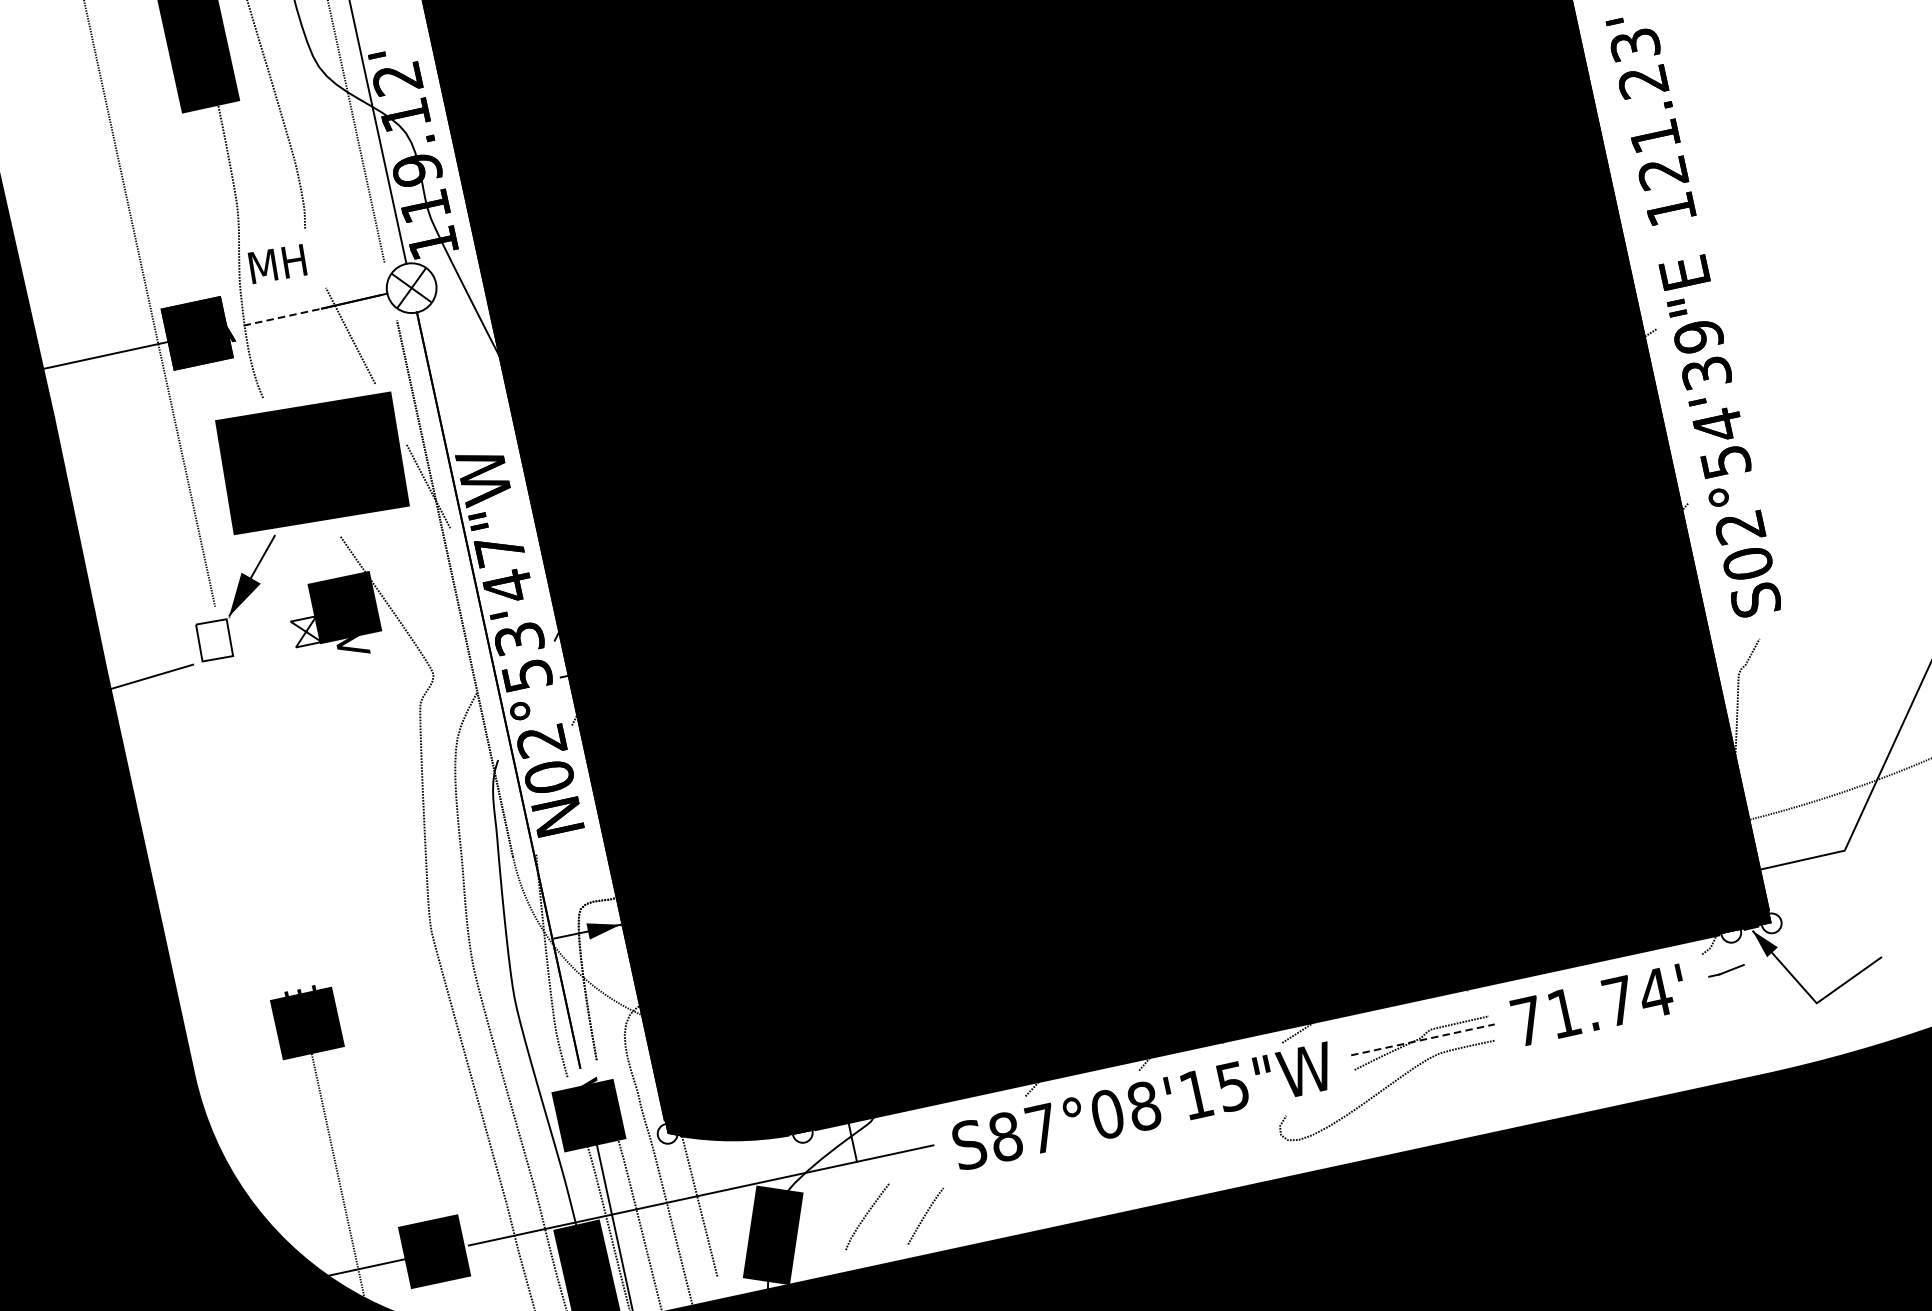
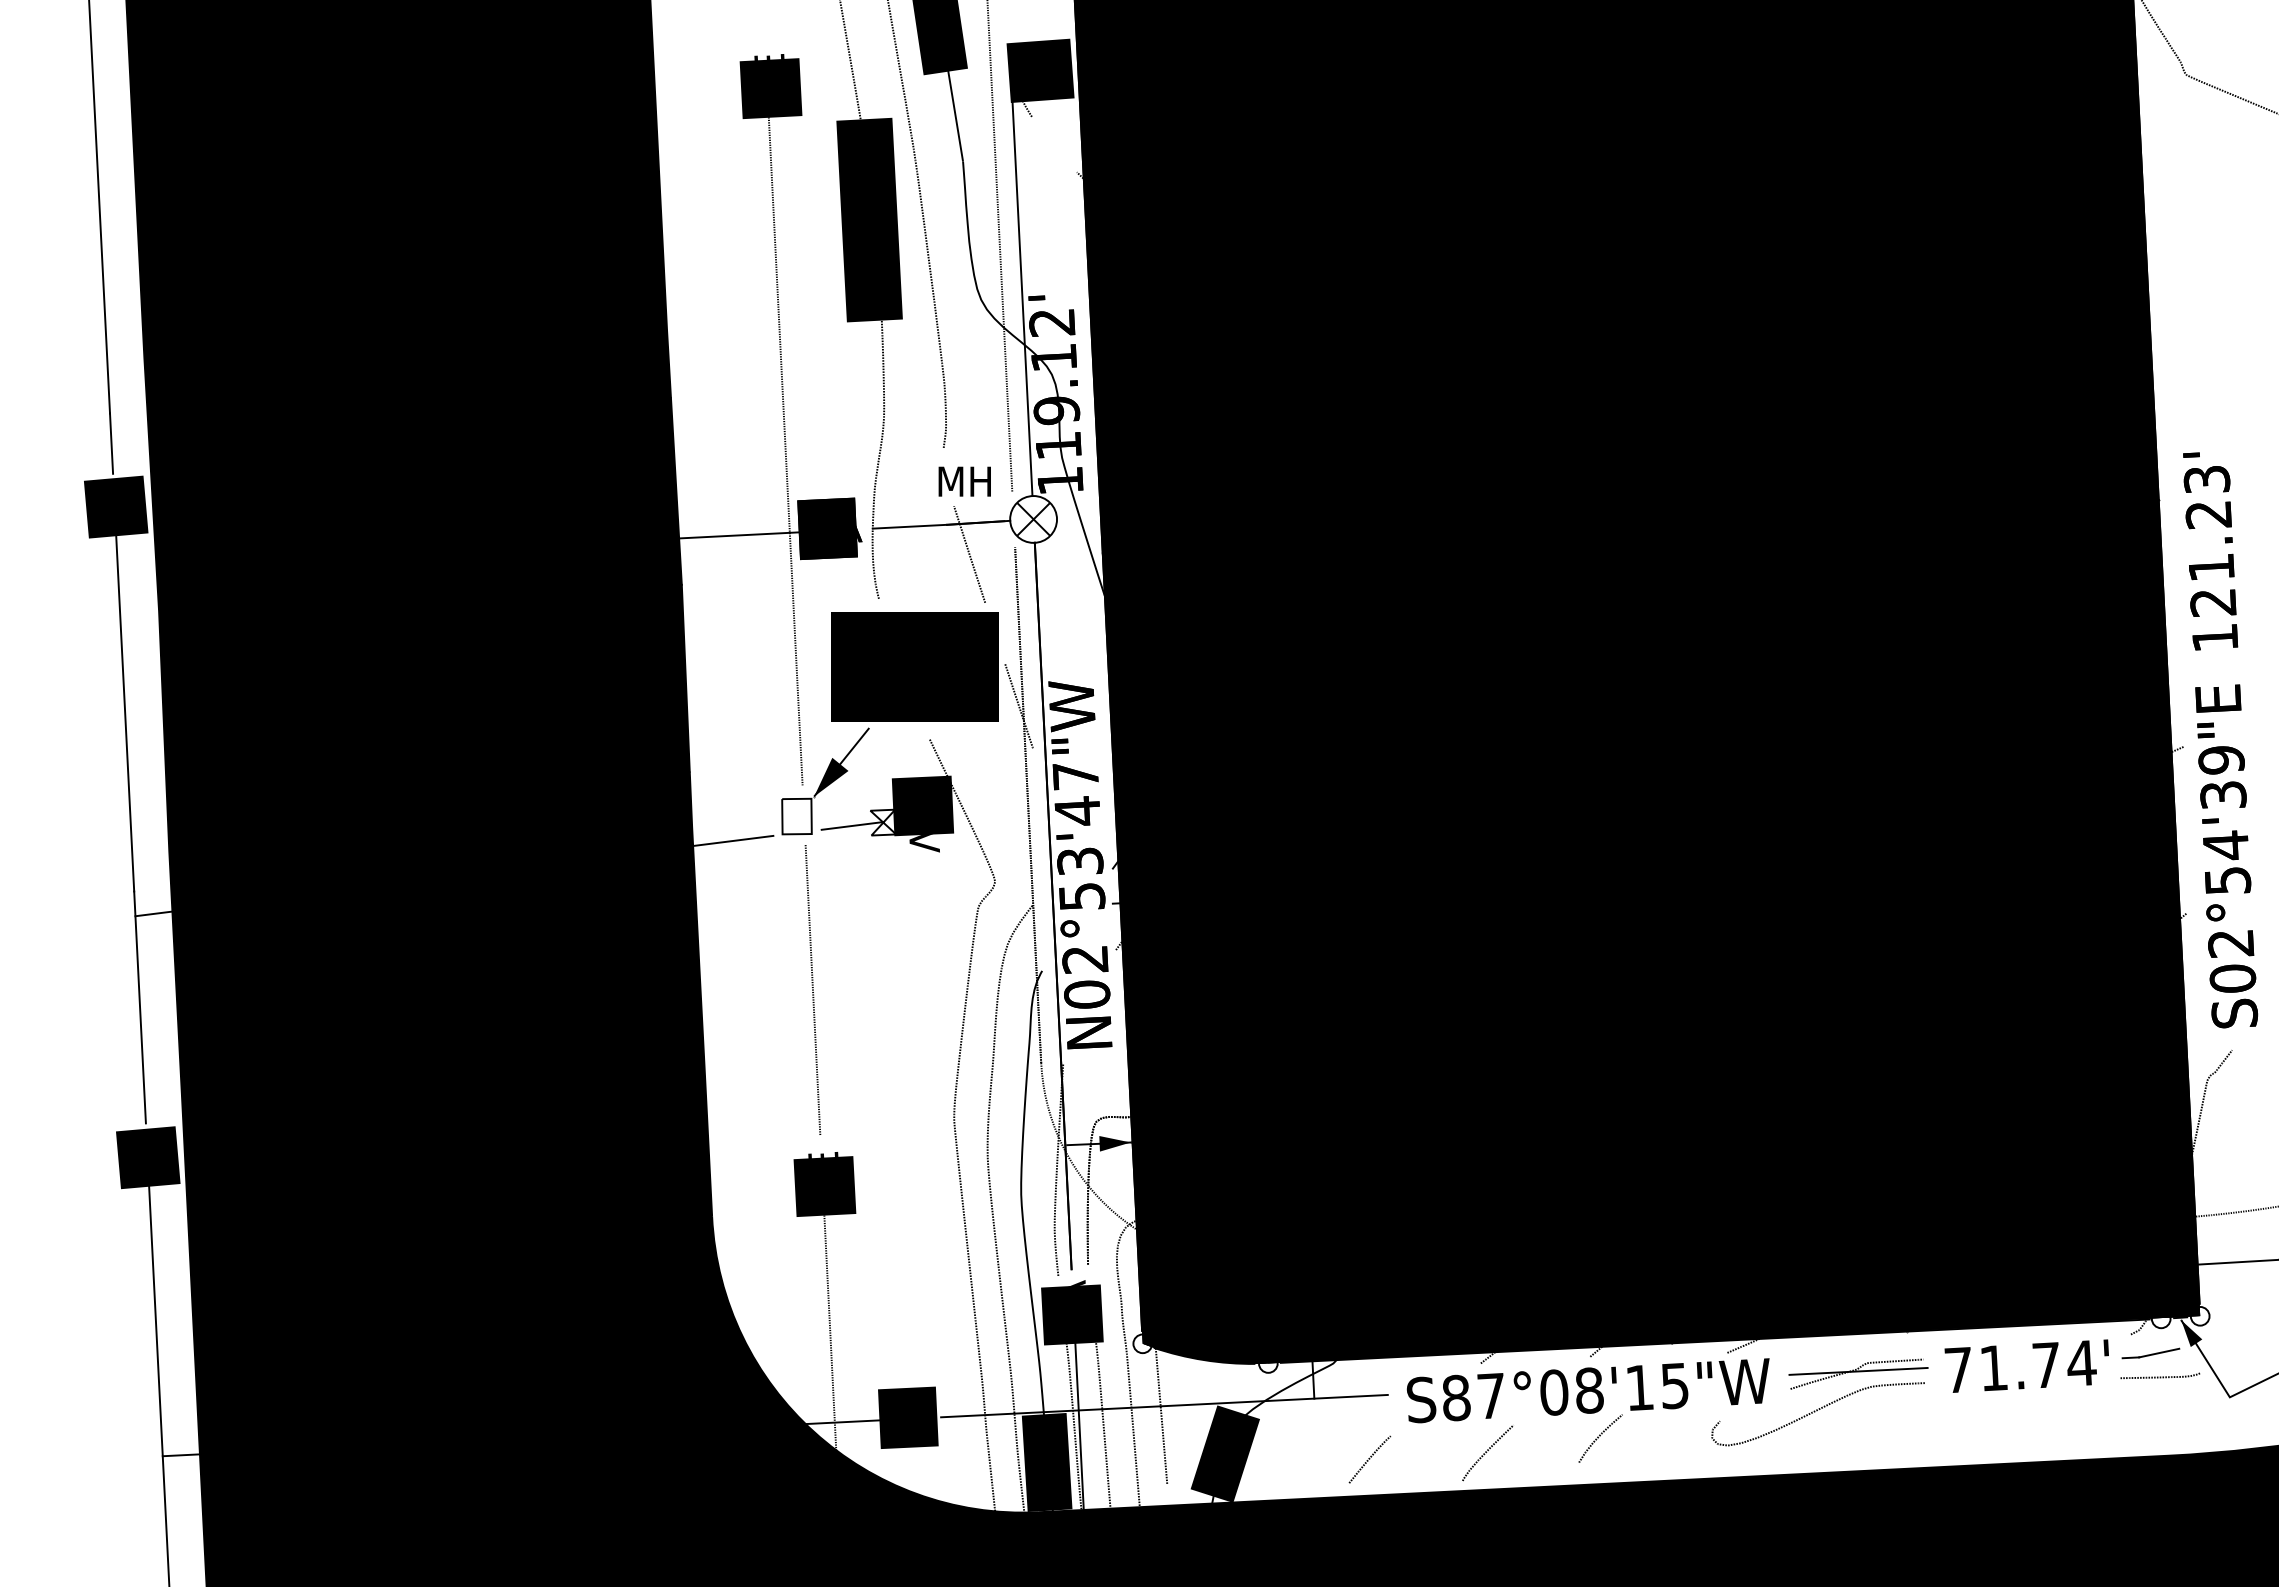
text: (277, 263) -> (964, 481), moved
line: (282, 316) -> (909, 526), dashed -> solid
line: (273, 640) -> (851, 825), added
line: (260, 820) -> (812, 990), added
part: (1725, 970) -> (2150, 1353), size x1.67
curve: (1740, 993) -> (2160, 1376), added
line: (1423, 1039) -> (1859, 1371), dashed -> solid
curve: (1163, 1152) -> (1600, 1436), added
curve: (867, 1216) -> (1487, 1452), moved

